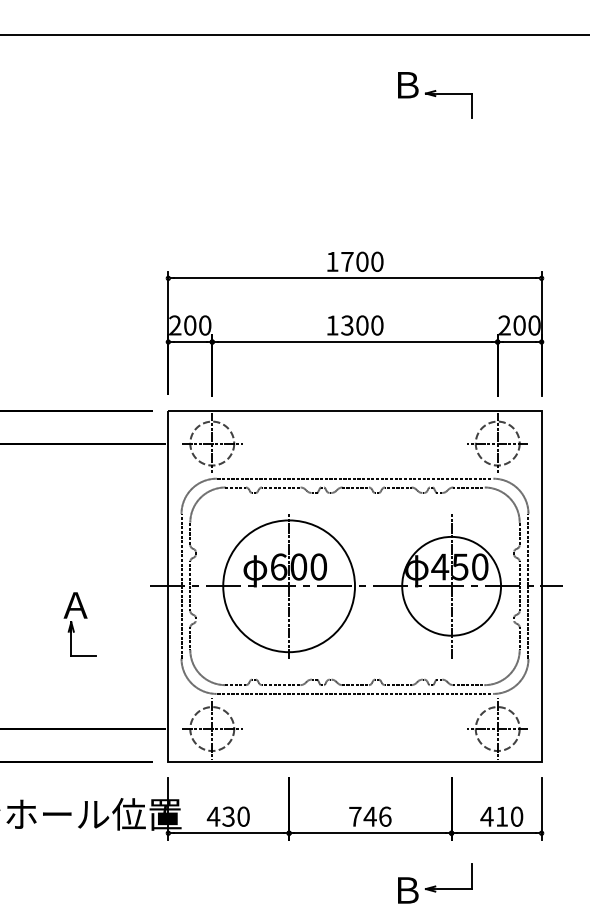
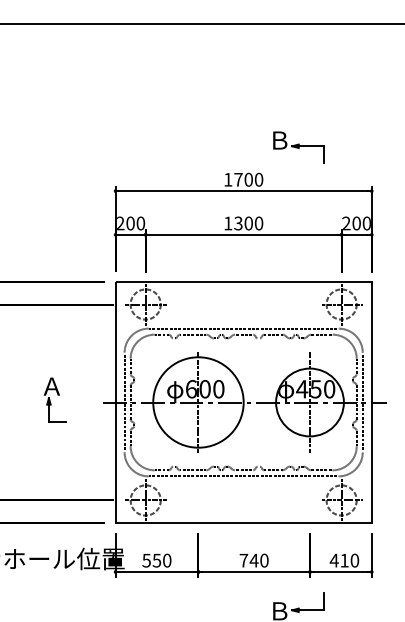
part: (434, 95) -> (298, 147), moved
part: (79, 624) -> (54, 399), moved
text: (220, 816) -> (151, 560), 430 -> 550
text: (385, 816) -> (264, 560), 746 -> 740

